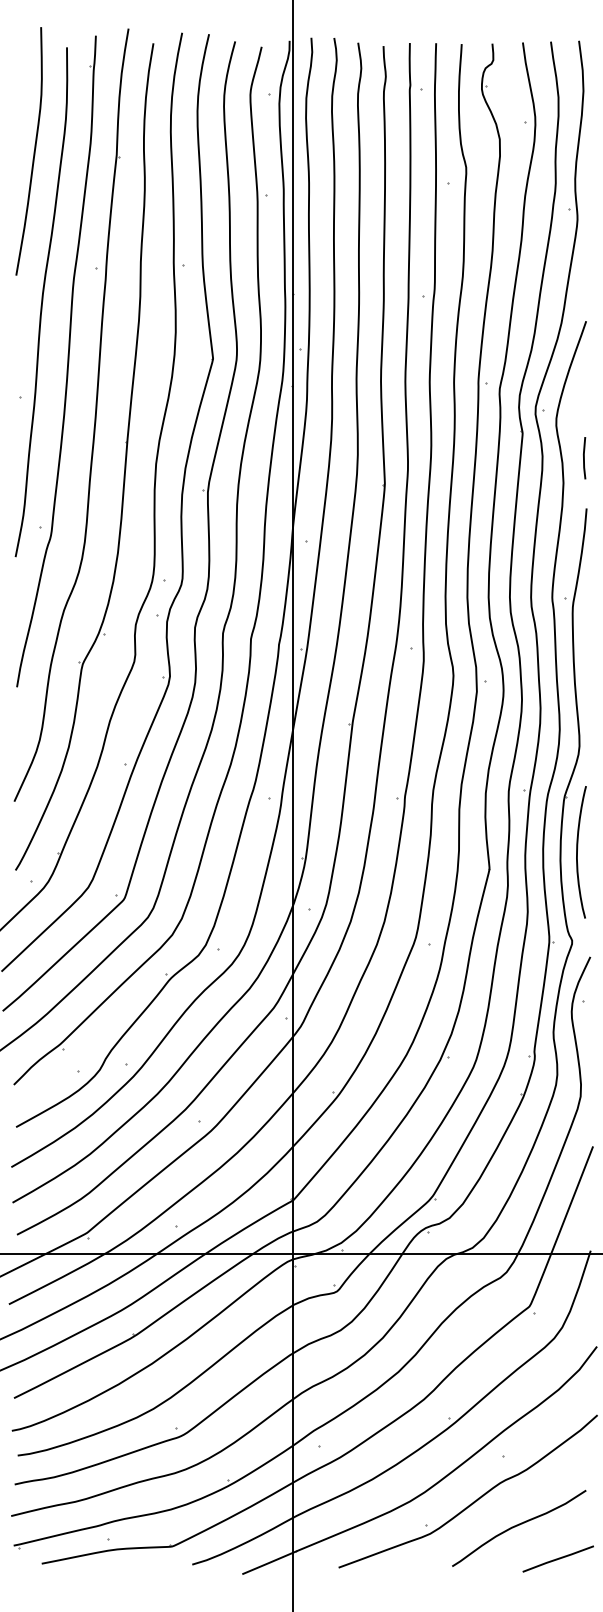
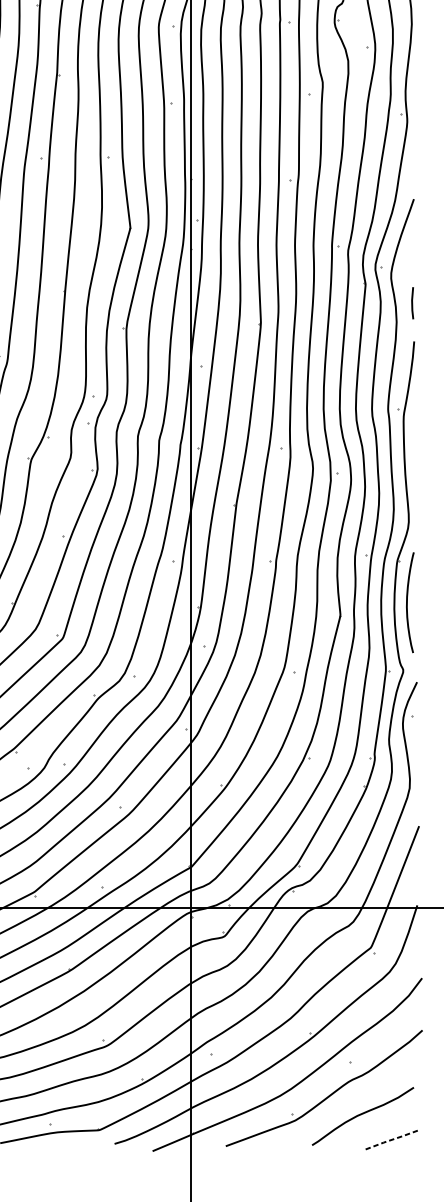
line: (558, 1558) -> (392, 1139), solid -> dashed

